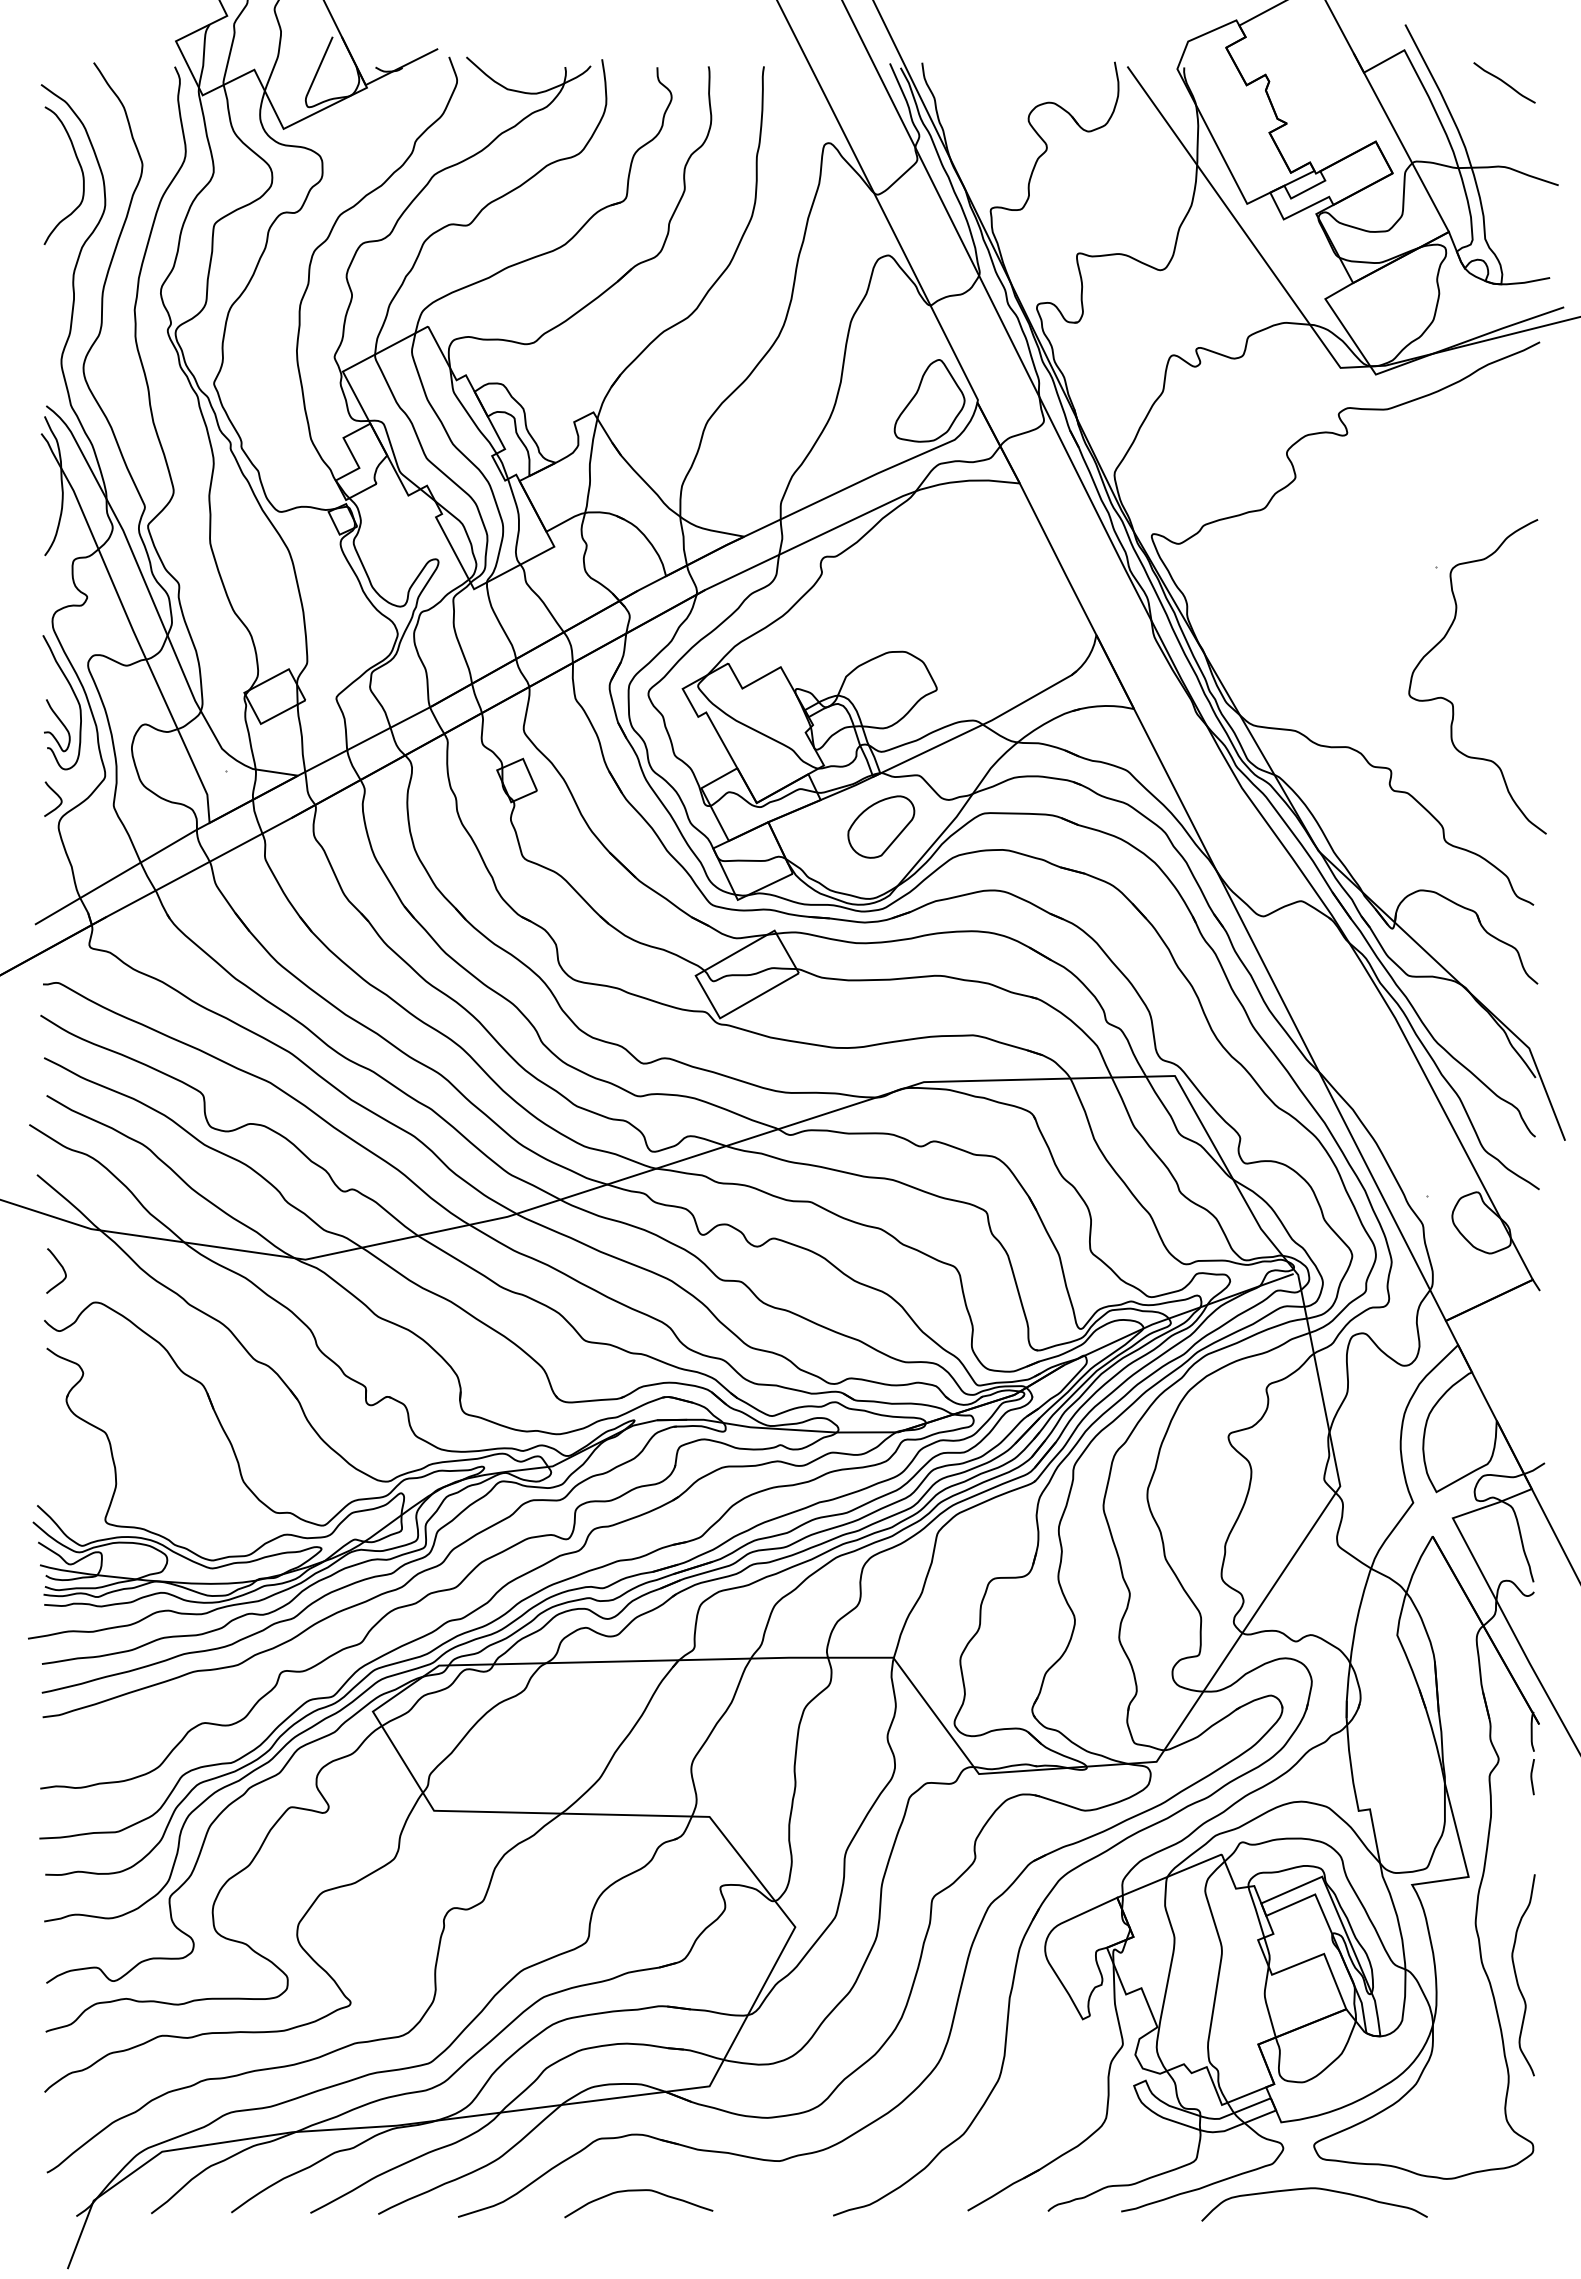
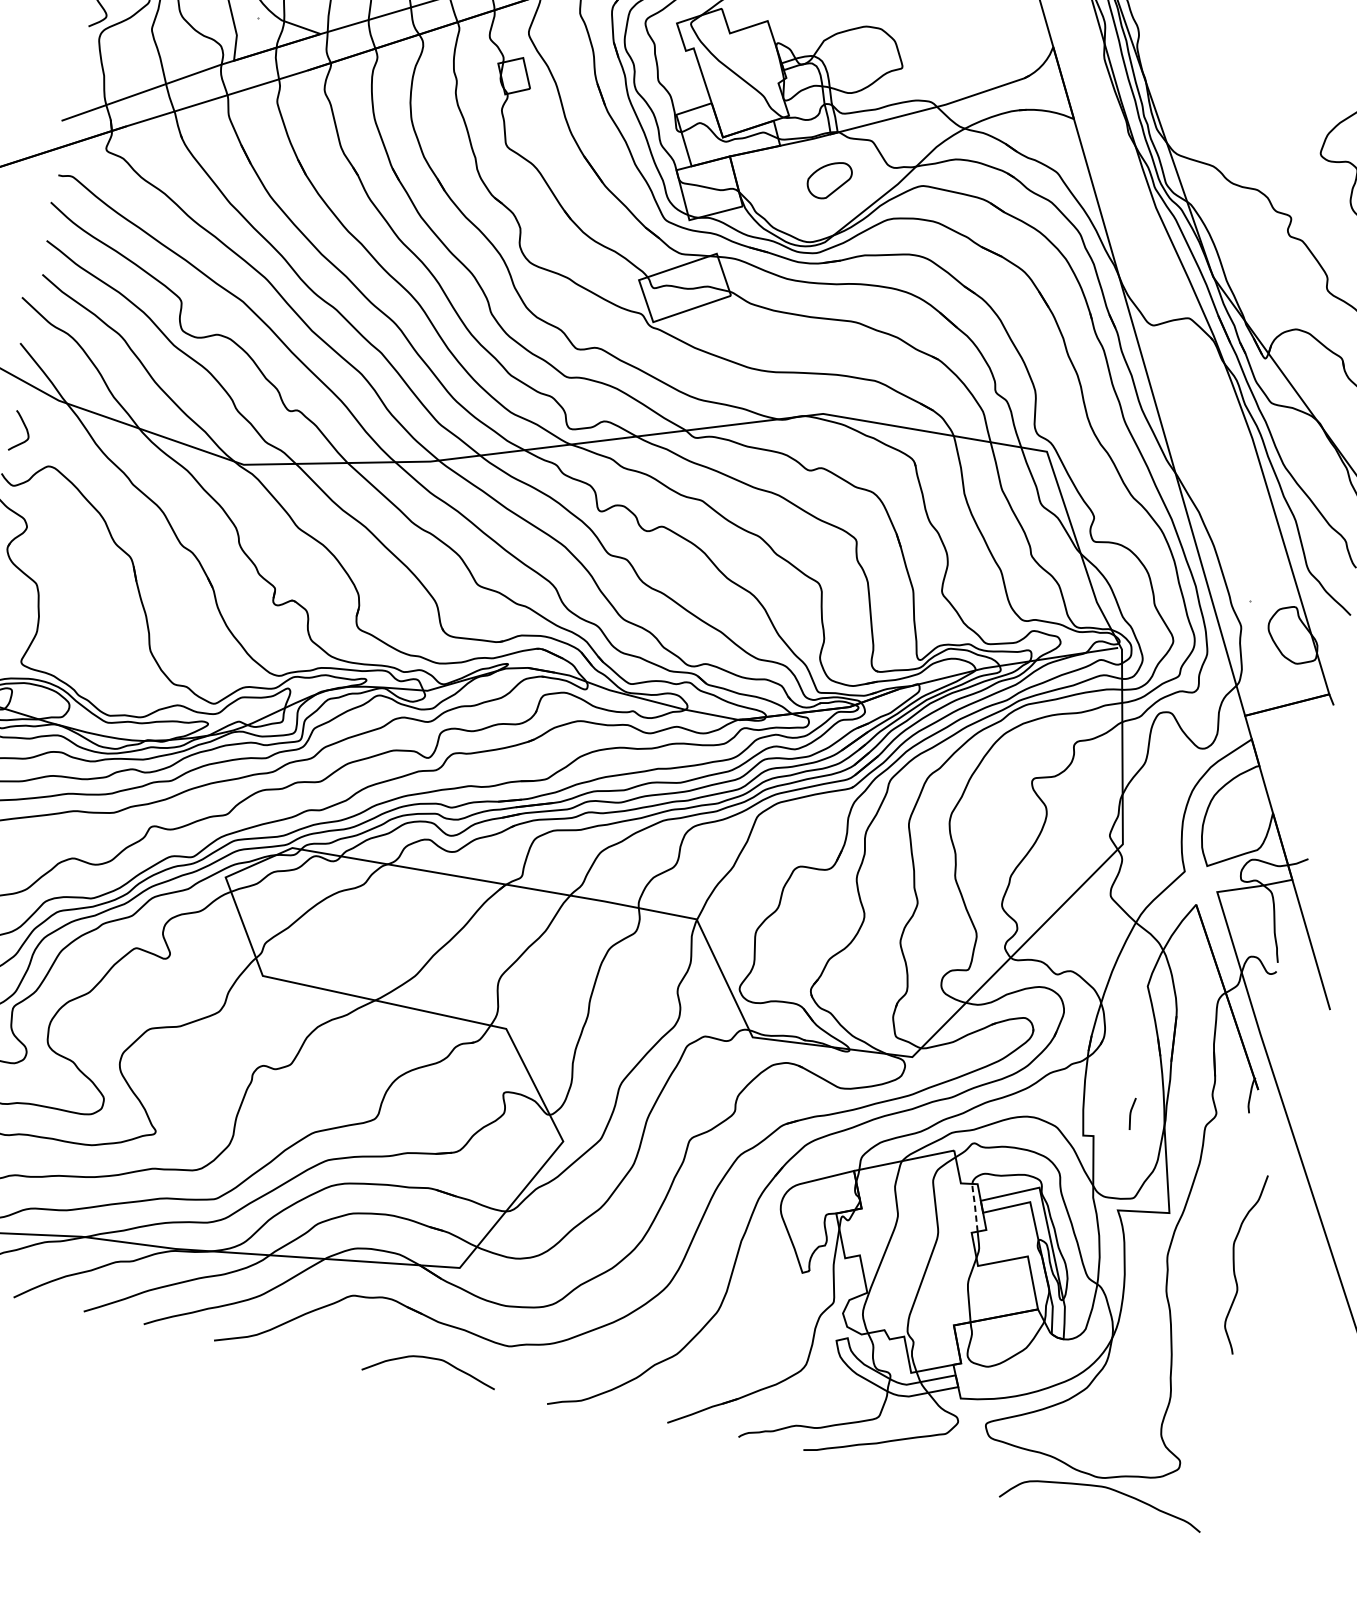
part: (881, 826) -> (829, 179), size x0.7
line: (1532, 1777) -> (1131, 1114), moved
line: (1256, 1910) -> (975, 1206), solid -> dashed
curve: (1517, 1977) -> (1234, 1264), moved
curve: (1314, 2189) -> (1104, 1488), moved
curve: (638, 2191) -> (431, 1359), moved

